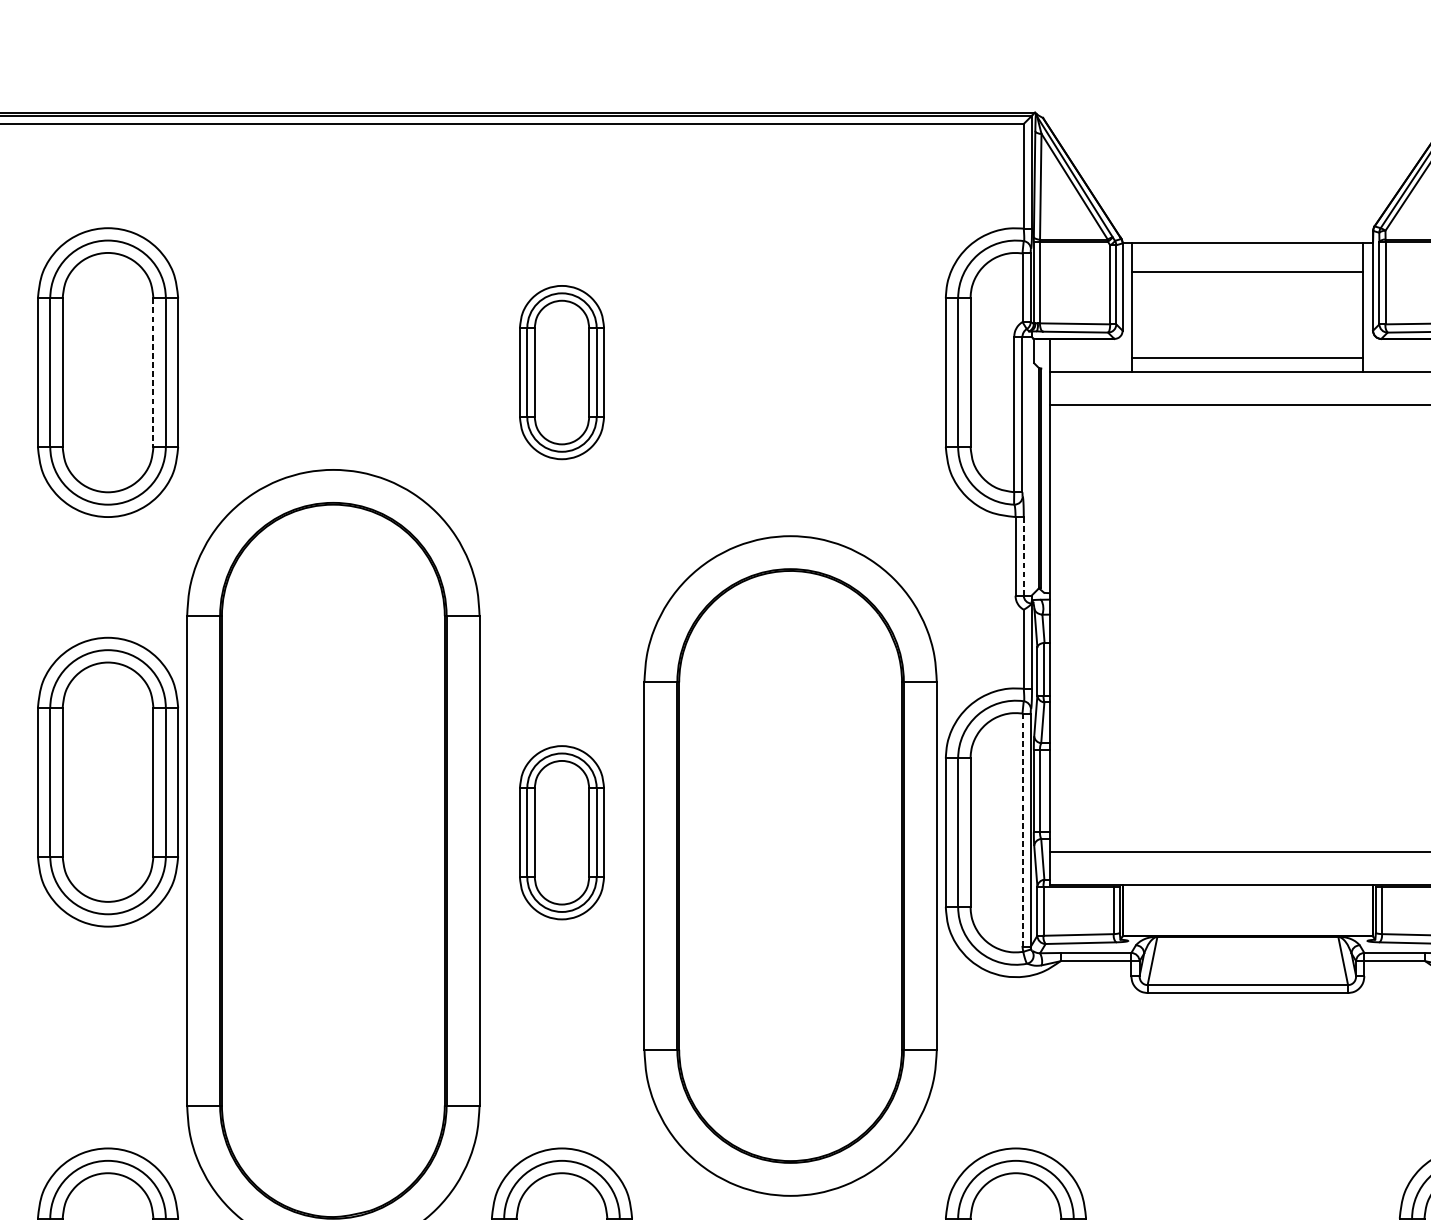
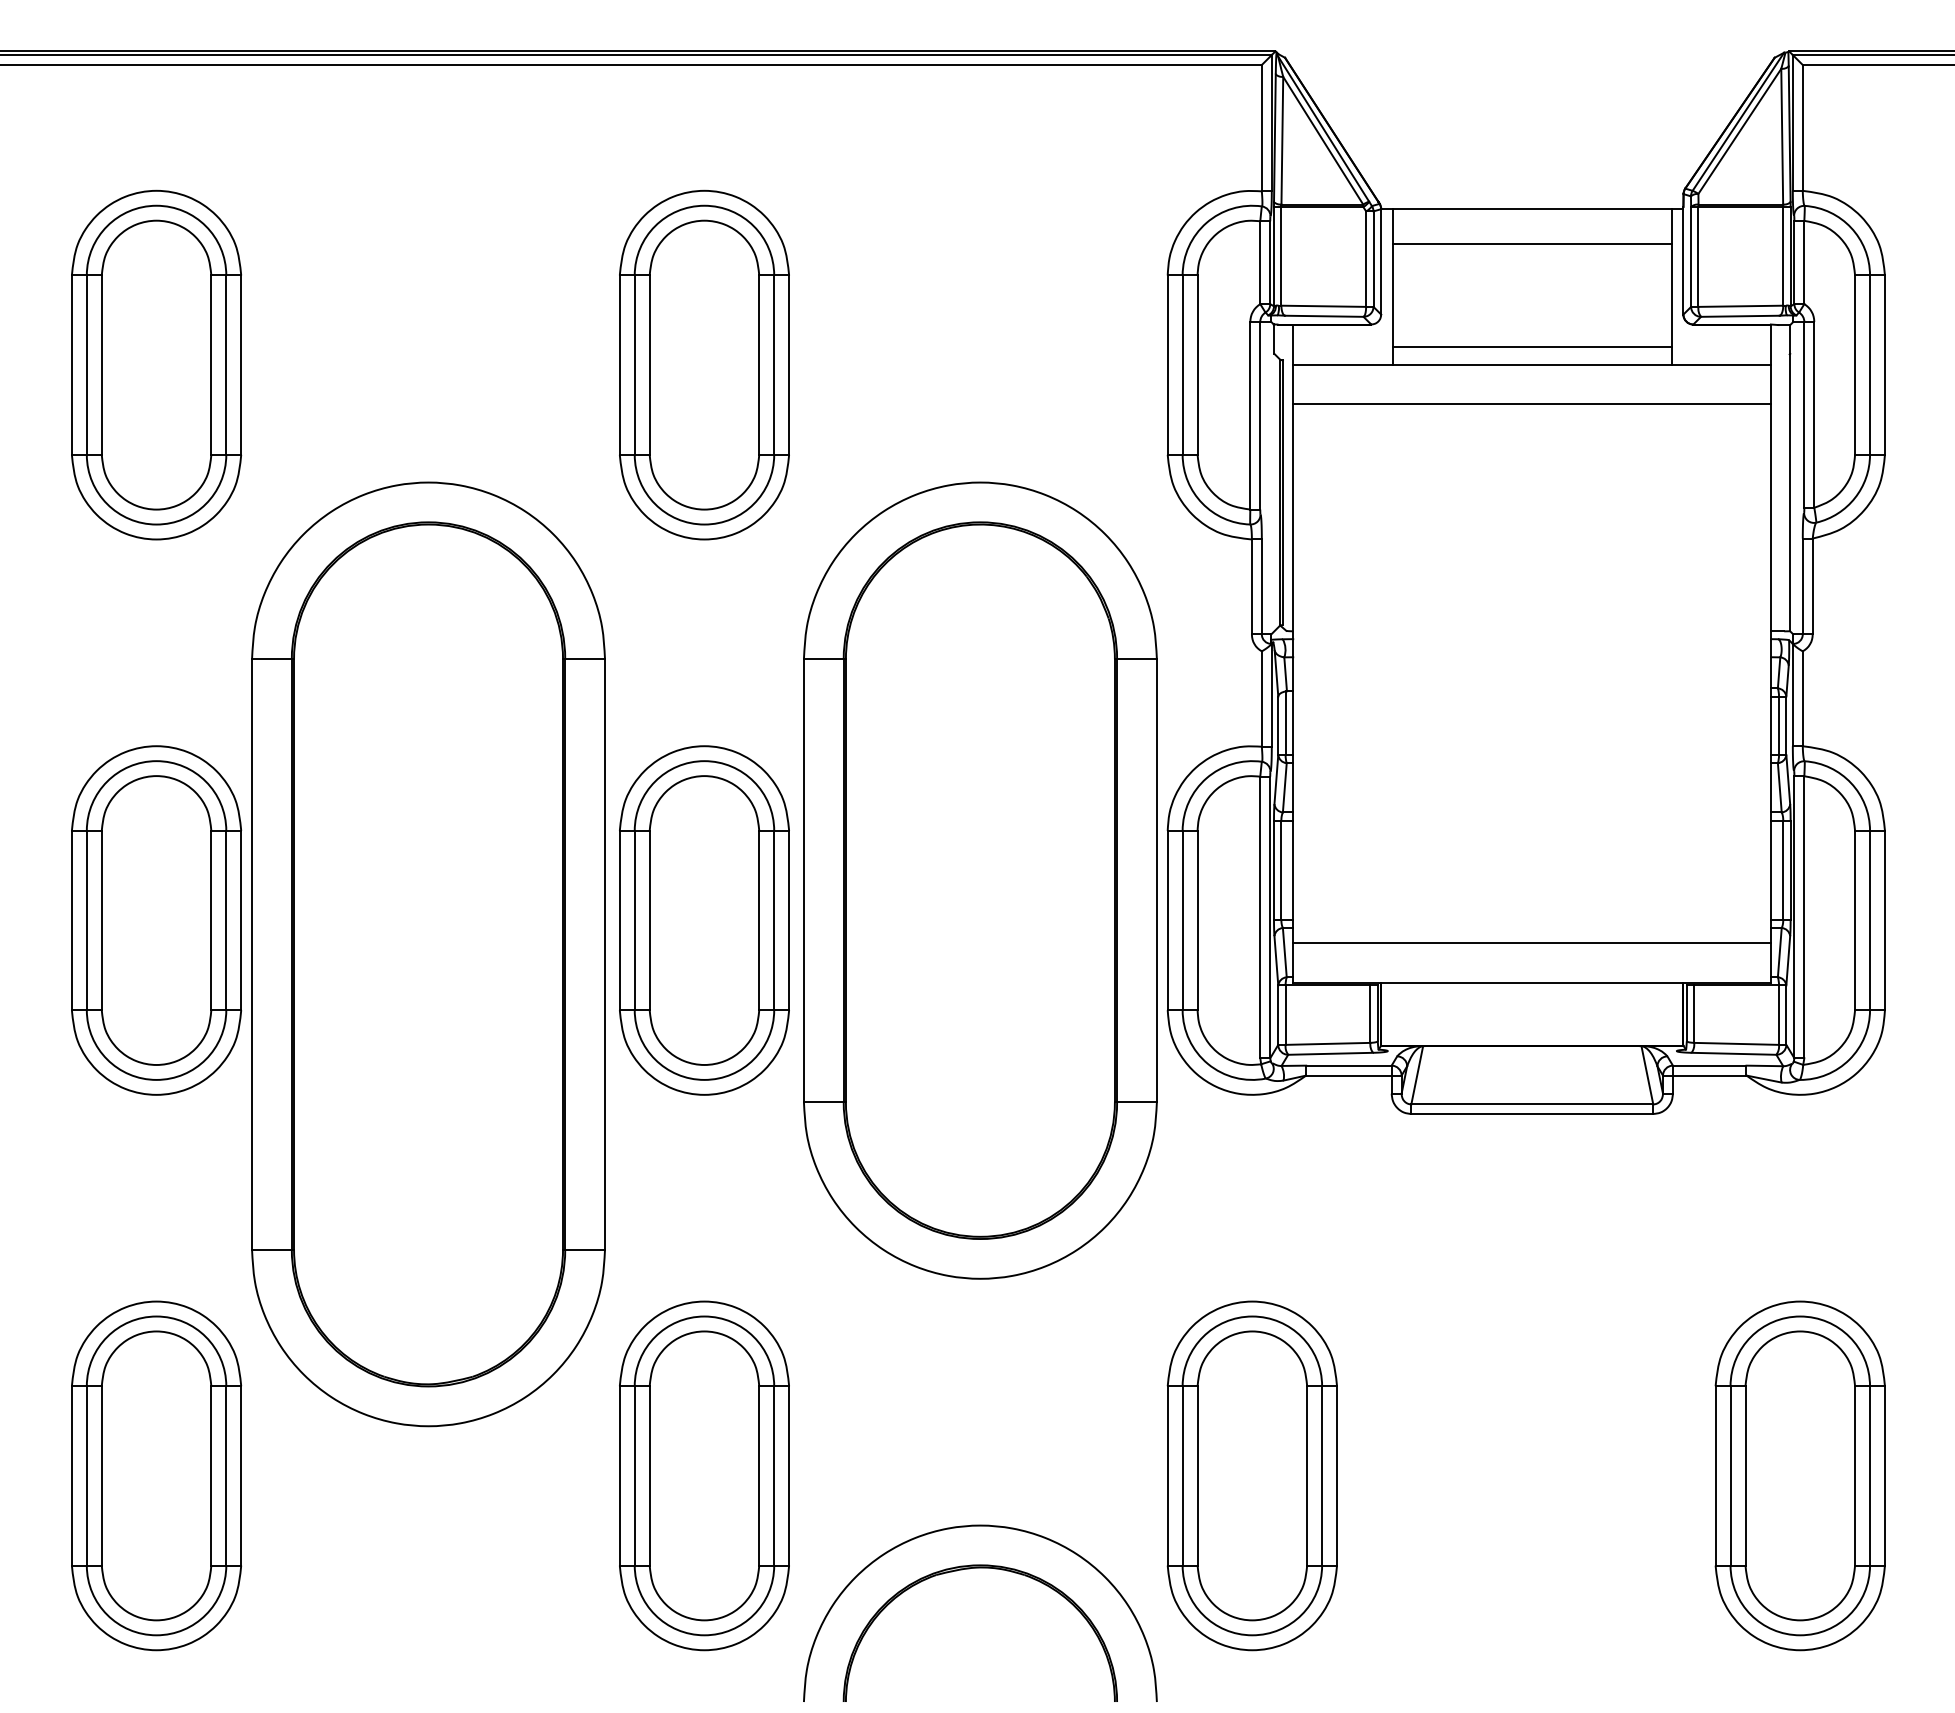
line: (153, 372) -> (211, 365), dashed -> solid
part: (562, 372) -> (704, 364), size x1.67
line: (1023, 556) -> (1261, 586), dashed -> solid
part: (108, 782) -> (156, 920), moved
line: (1022, 830) -> (1260, 917), dashed -> solid
part: (562, 832) -> (704, 920), size x1.67
part: (790, 865) -> (980, 880), moved

